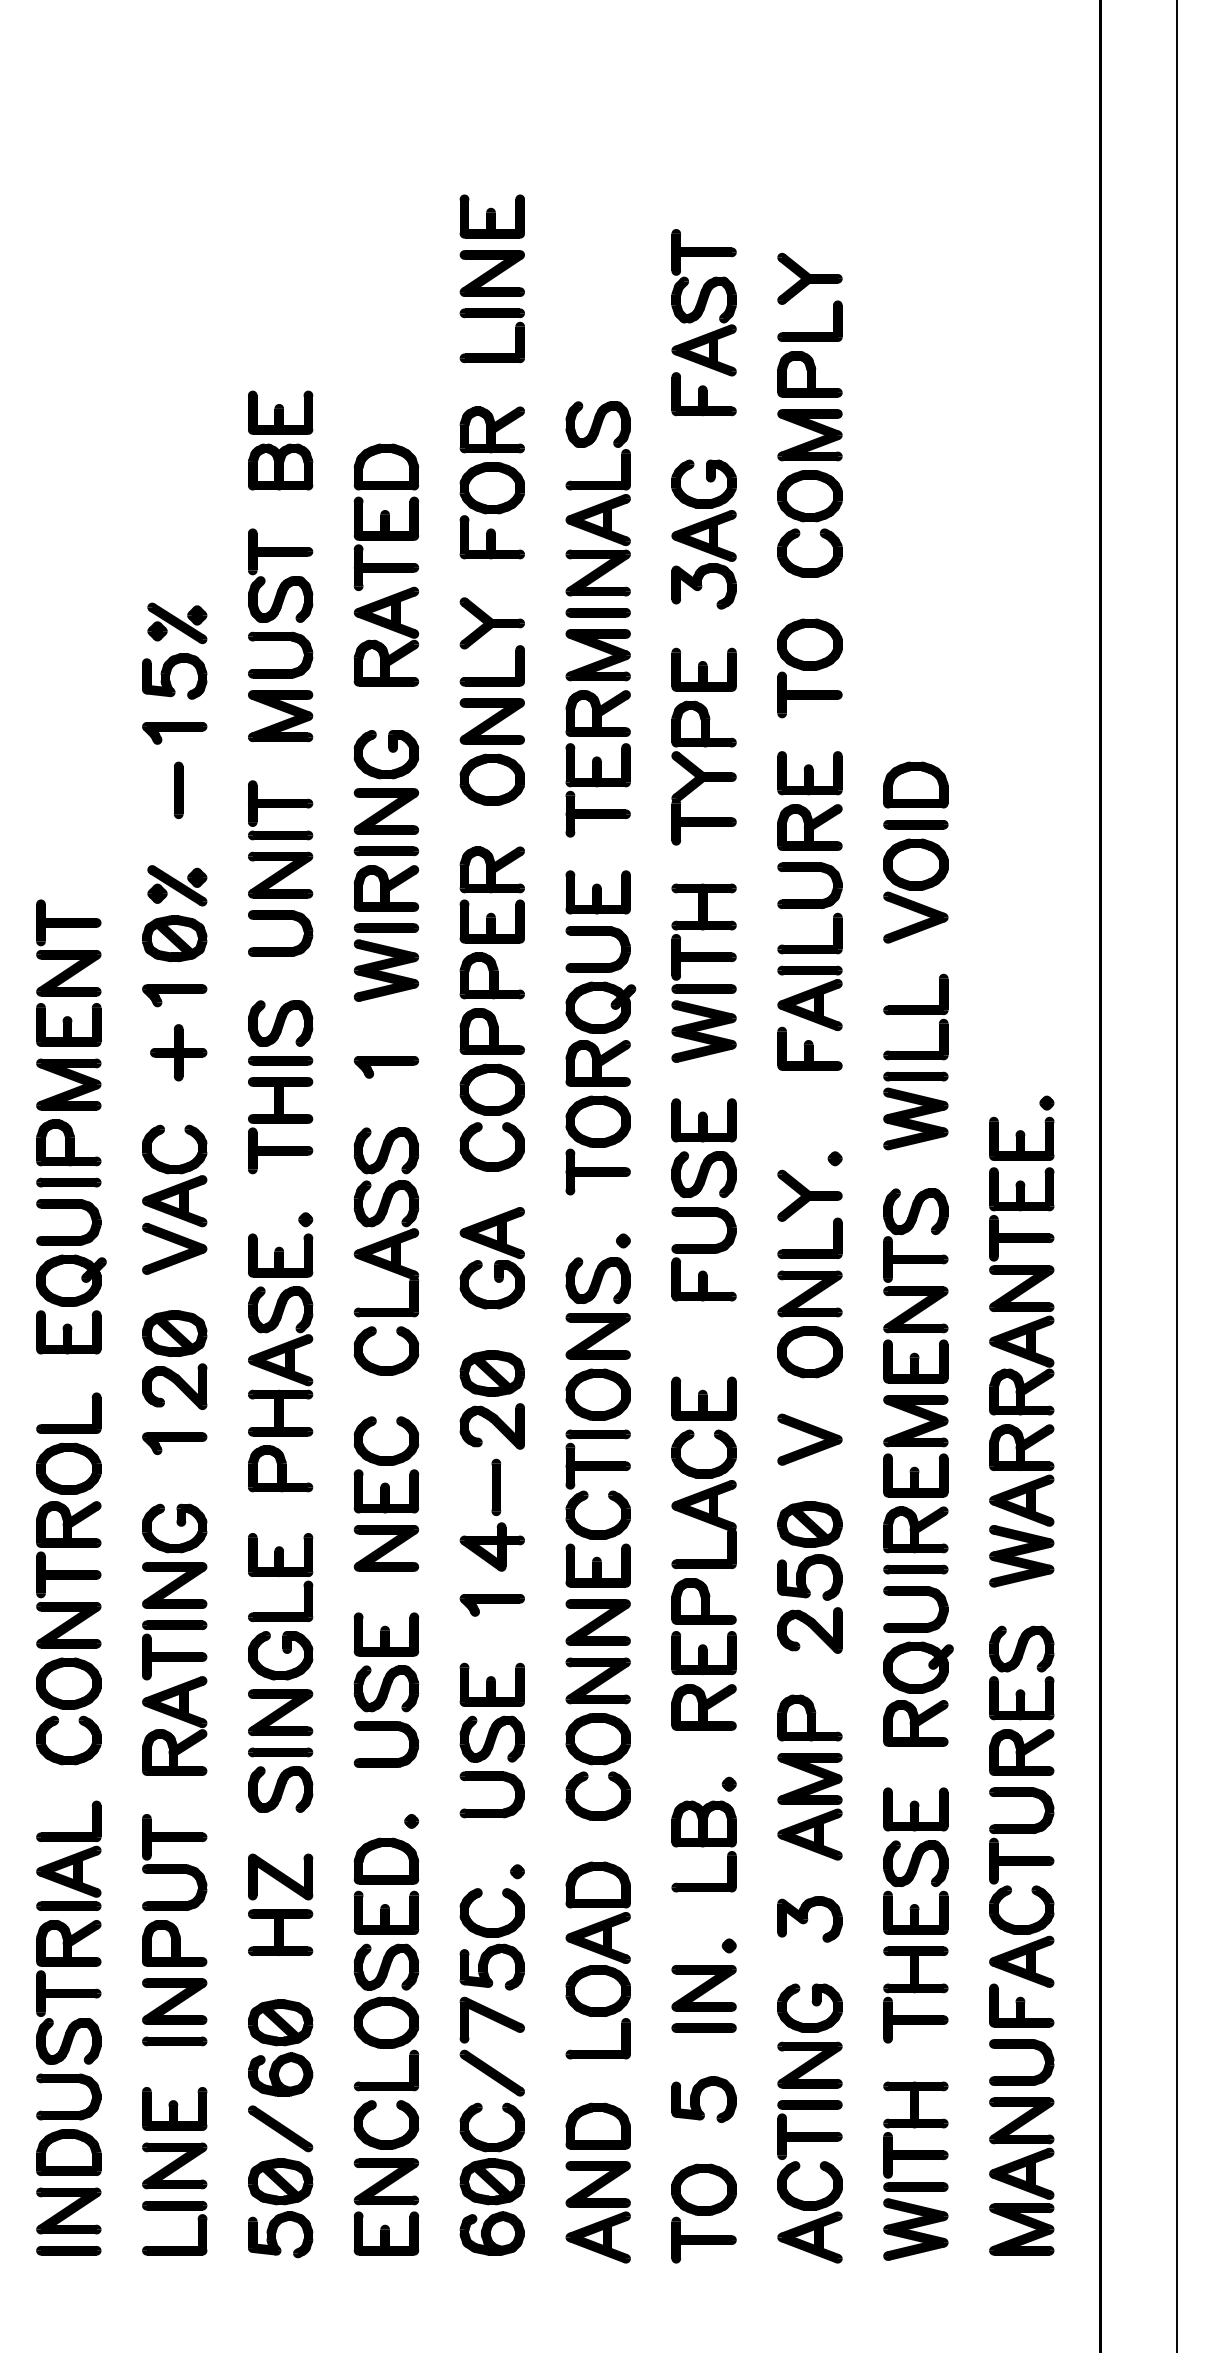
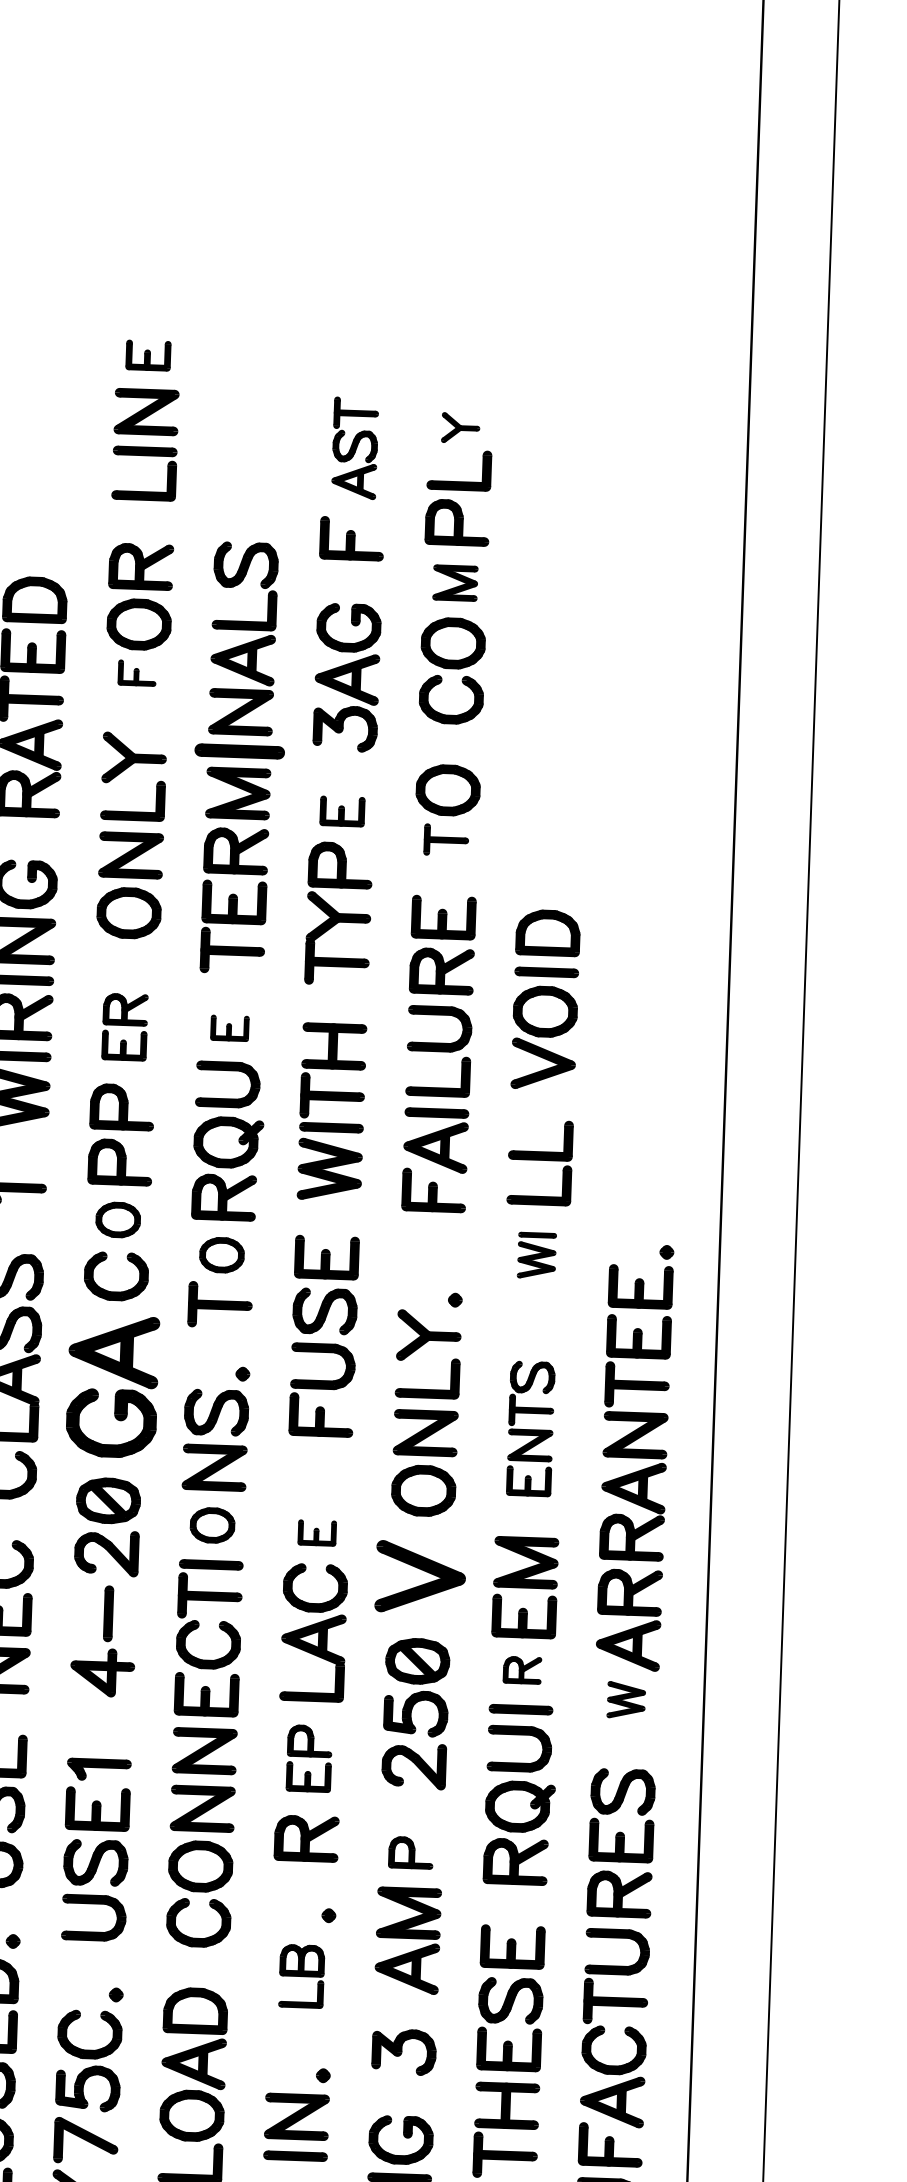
part: (491, 216) -> (147, 355), size x0.7
part: (809, 278) -> (460, 427), size x0.6
part: (703, 302) -> (354, 448), size x0.7
part: (809, 435) -> (454, 583), size x0.7
part: (491, 537) -> (136, 673), size x0.6
part: (597, 612) -> (238, 751), size x1.4
part: (703, 669) -> (341, 811), size x0.7
part: (809, 694) -> (445, 839), size x0.7
part: (597, 892) -> (229, 1028), size x0.6
part: (491, 894) -> (124, 1026), size x0.7
part: (491, 1089) -> (117, 1219), size x0.7
part: (915, 1110) -> (536, 1255), size x0.6
part: (597, 1121) -> (221, 1255), size x0.7
part: (491, 1258) -> (111, 1387), size x1.4
part: (915, 1285) -> (530, 1428), size x0.7
part: (597, 1394) -> (211, 1525), size x0.7
part: (703, 1398) -> (316, 1532), size x0.6
part: (809, 1439) -> (420, 1577), size x1.4
part: (915, 1529) -> (522, 1669), size x0.6
part: (1021, 1556) -> (626, 1700), size x0.6
part: (491, 1605) -> (98, 1770), moved
part: (703, 1626) -> (308, 1758), size x0.7
part: (809, 1717) -> (410, 1852), size x0.7
part: (703, 1846) -> (301, 1976), size x0.7

